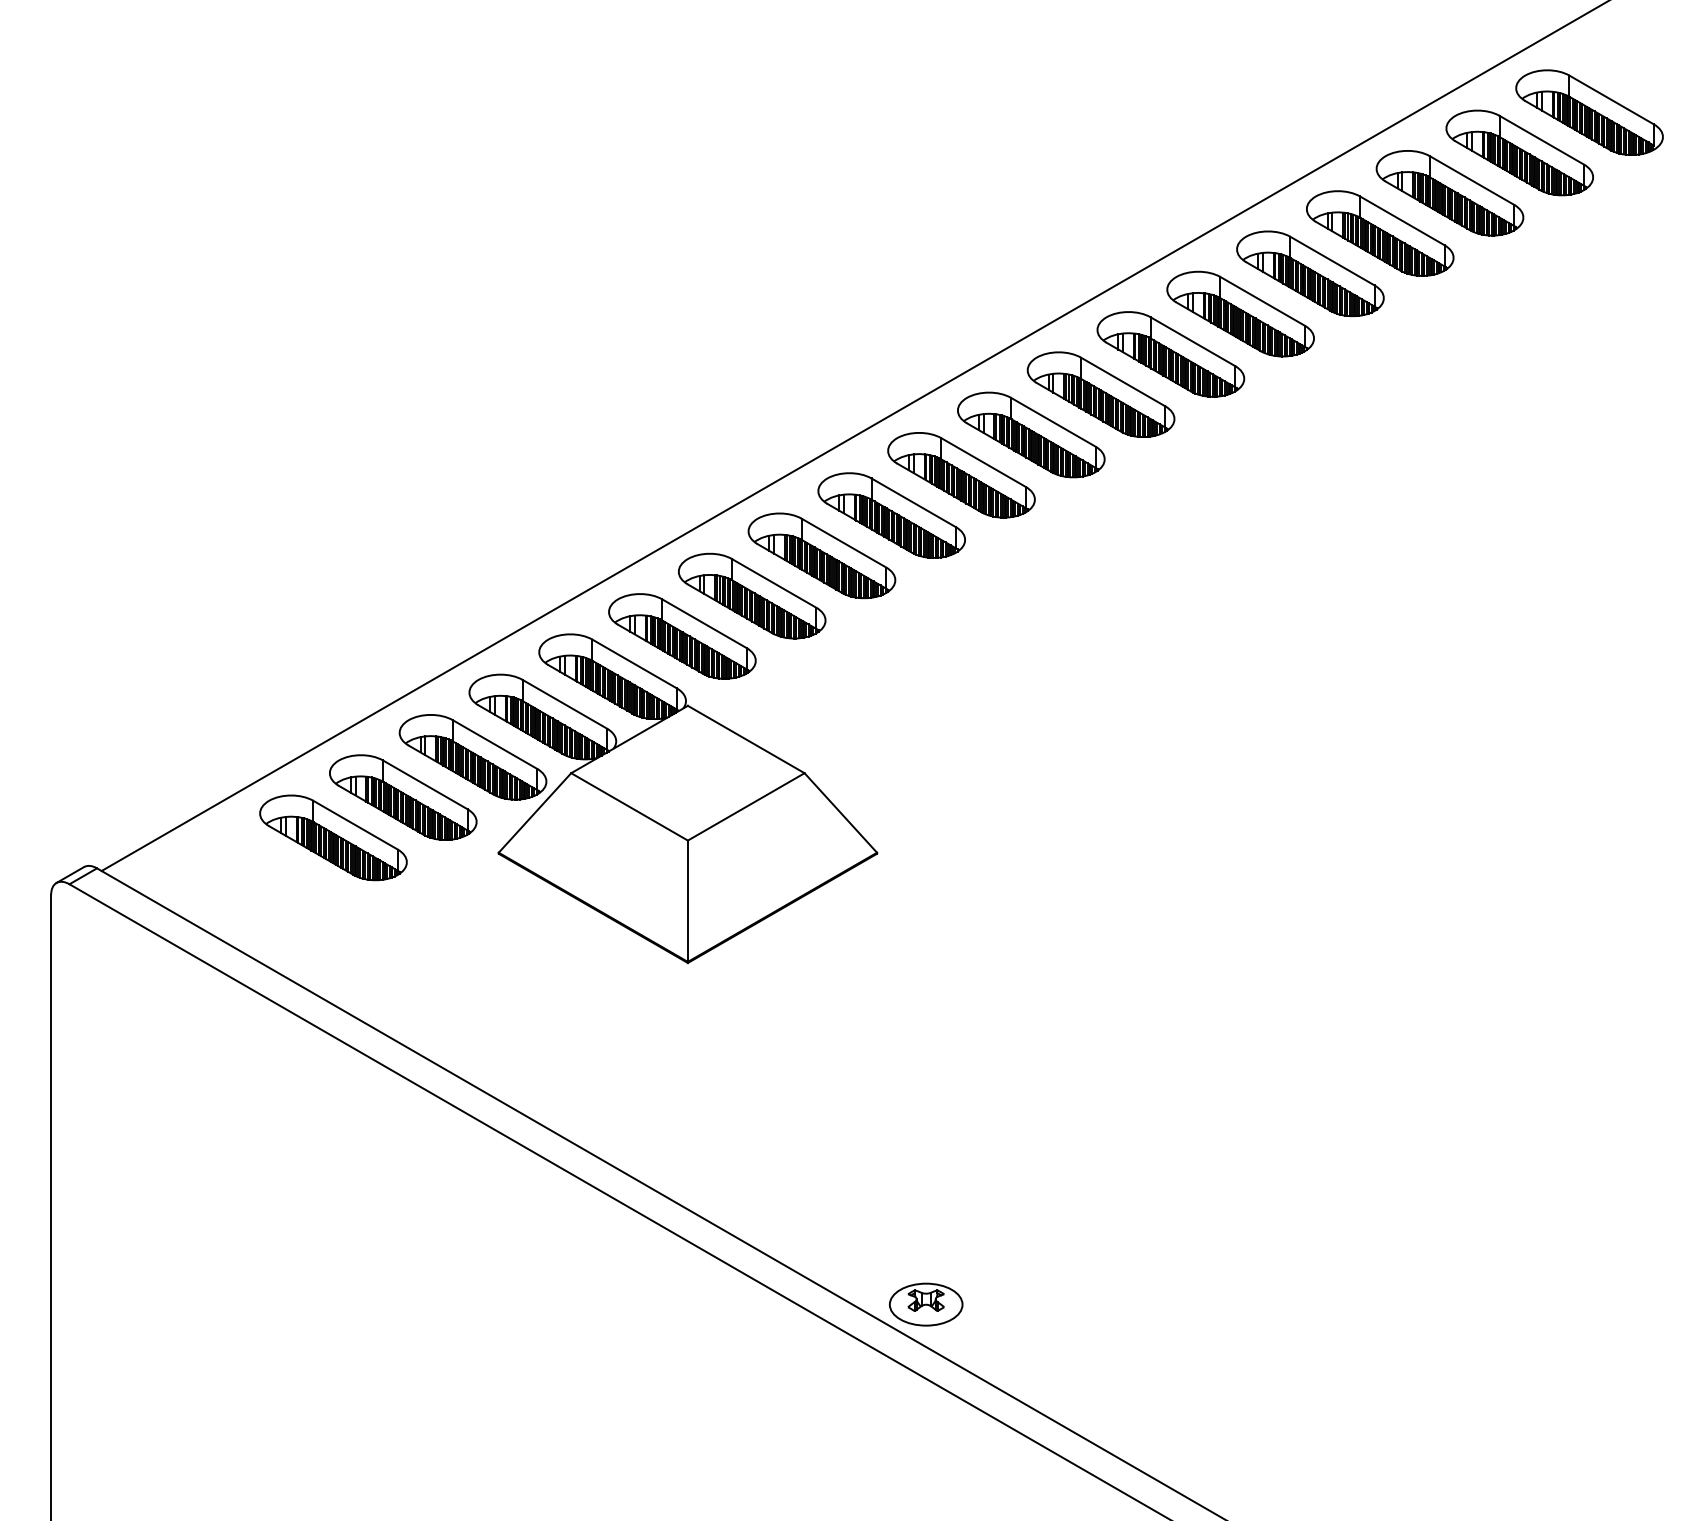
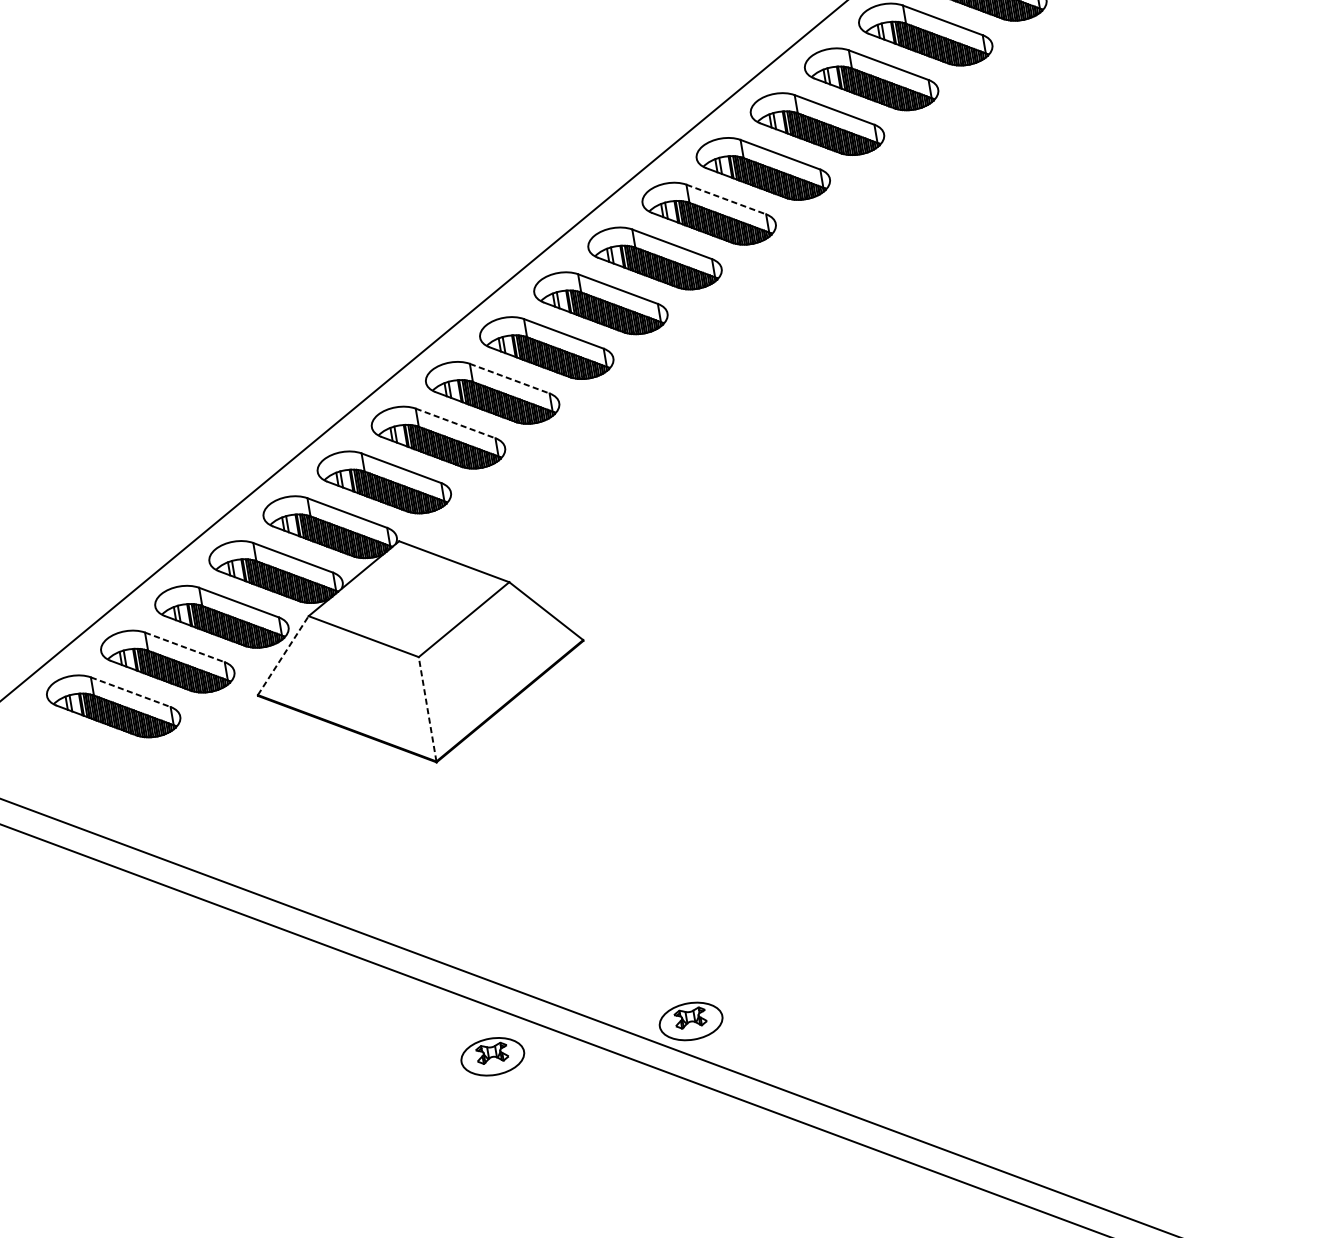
line: (1123, 381) -> (726, 199), solid -> dashed
line: (844, 543) -> (510, 378), solid -> dashed
line: (774, 583) -> (455, 423), solid -> dashed
line: (425, 784) -> (185, 647), solid -> dashed
line: (534, 812) -> (282, 655), solid -> dashed
line: (355, 825) -> (130, 692), solid -> dashed
line: (687, 901) -> (427, 709), solid -> dashed
part: (695, 1306) -> (493, 1056), added

